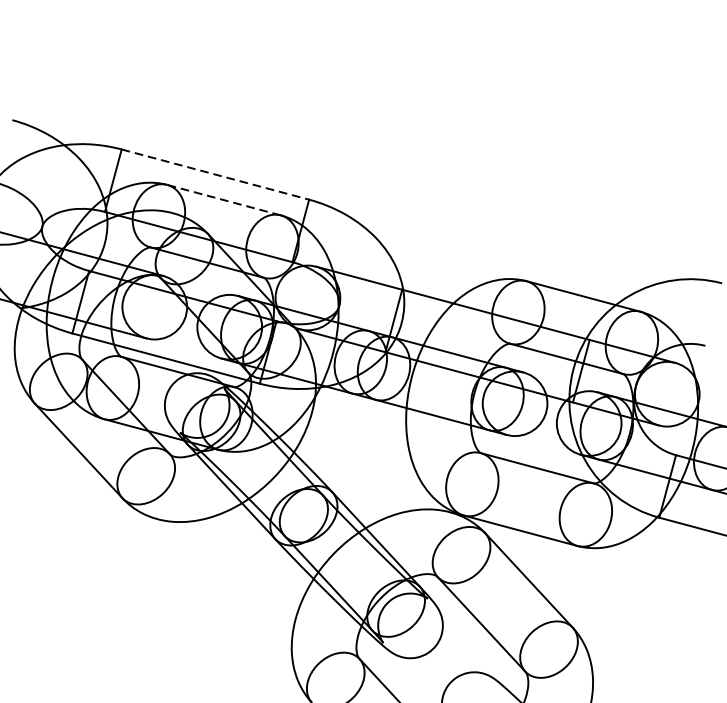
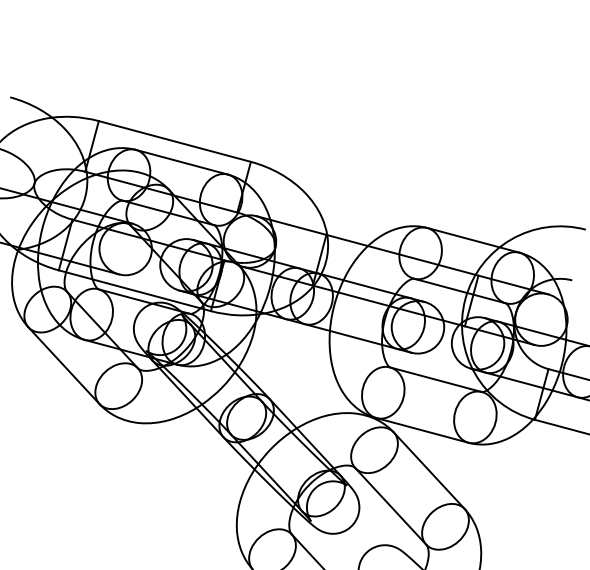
line: (214, 174) -> (174, 141), dashed -> solid
line: (223, 200) -> (181, 162), dashed -> solid

